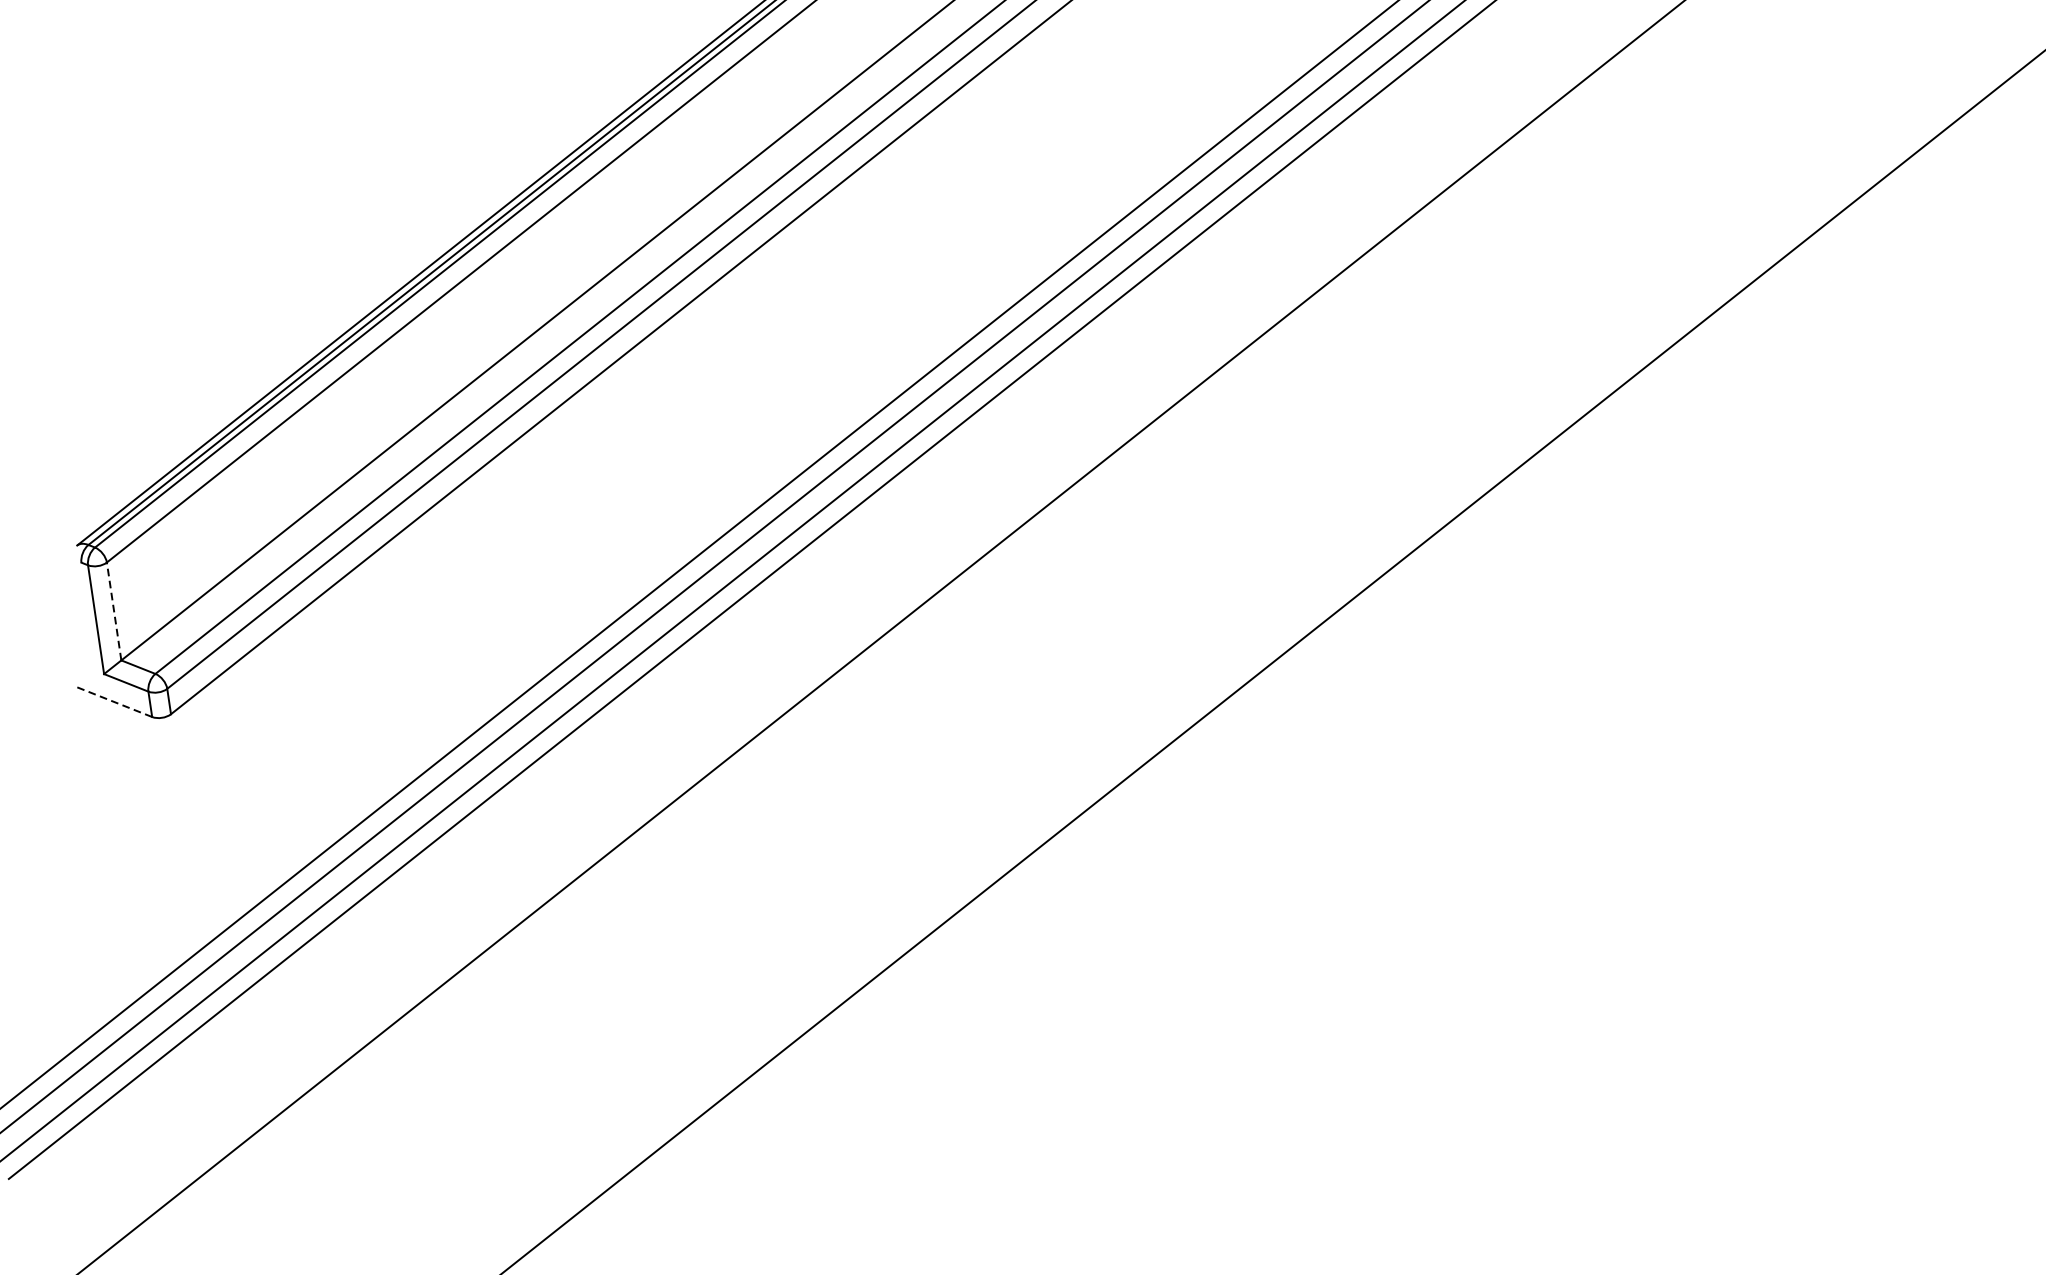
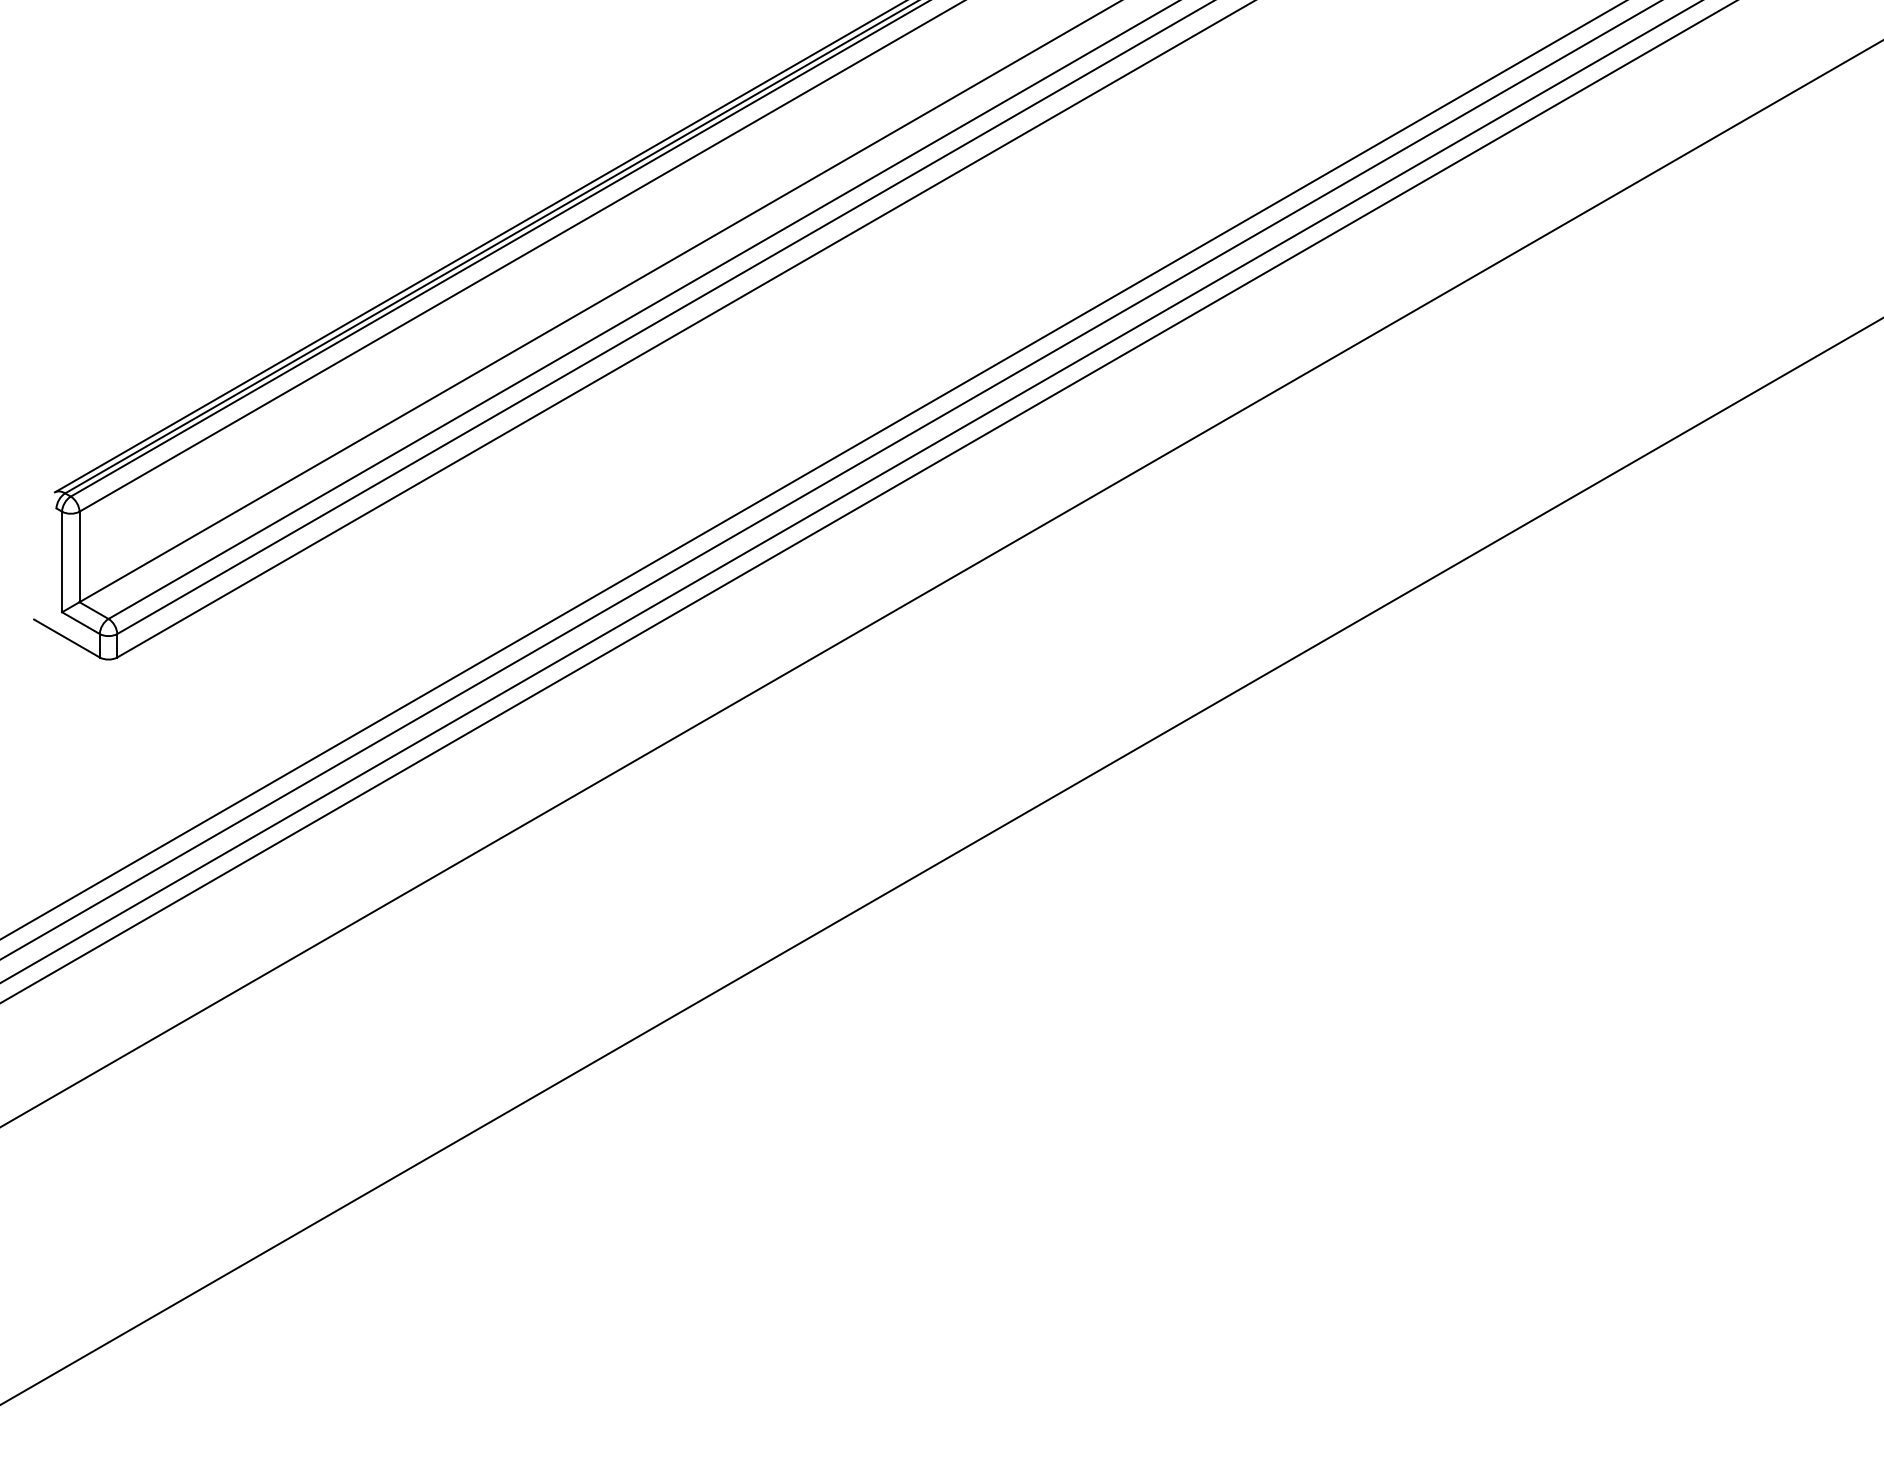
line: (114, 610) -> (79, 556), dashed -> solid
line: (113, 701) -> (66, 638), dashed -> solid

